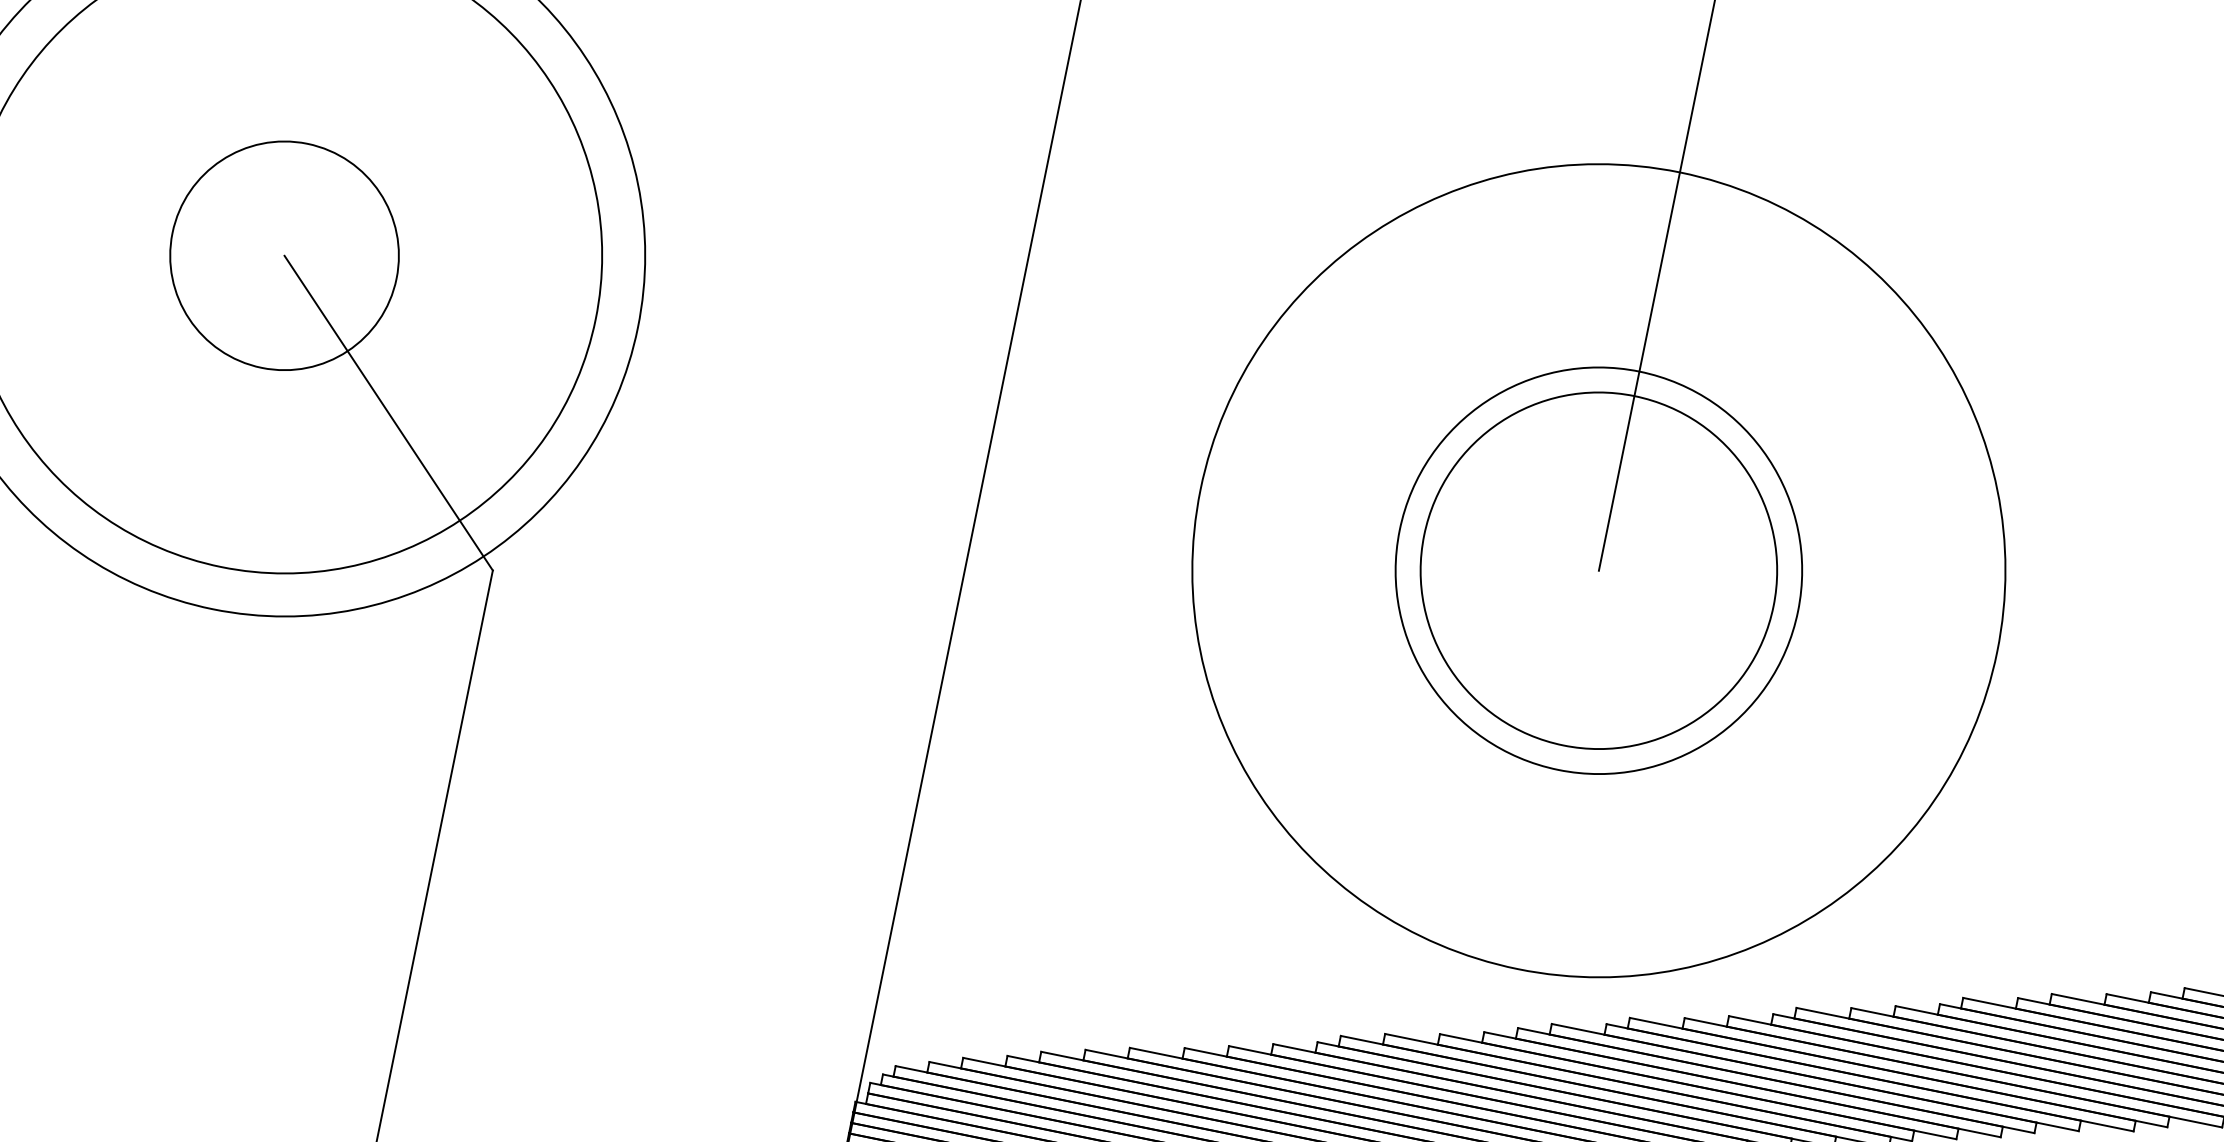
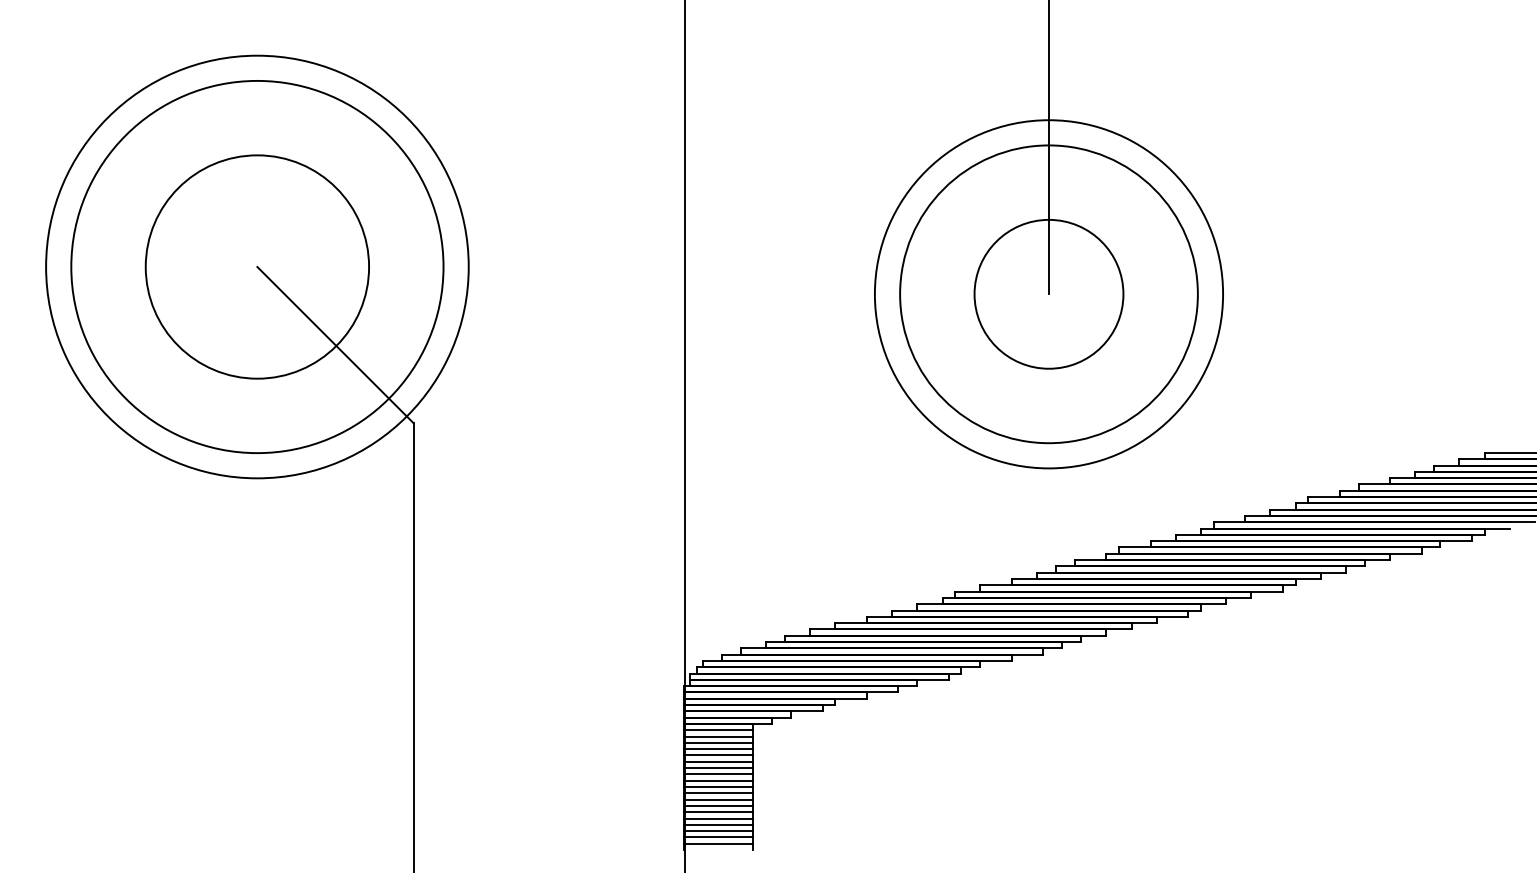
circle: (284, 254) -> (257, 266), size x1.67
circle: (1598, 569) -> (1048, 293), size x0.62
circle: (1598, 570) -> (1048, 294), size x0.62
circle: (1598, 570) -> (1048, 294), size x1.67

